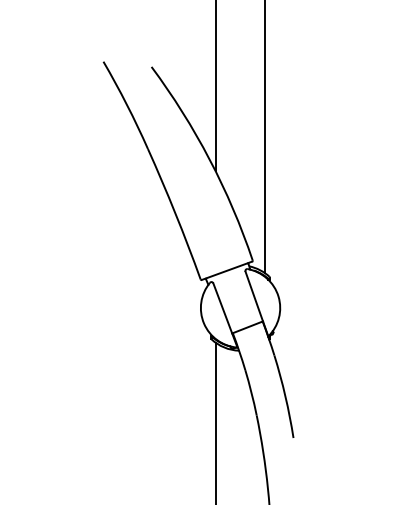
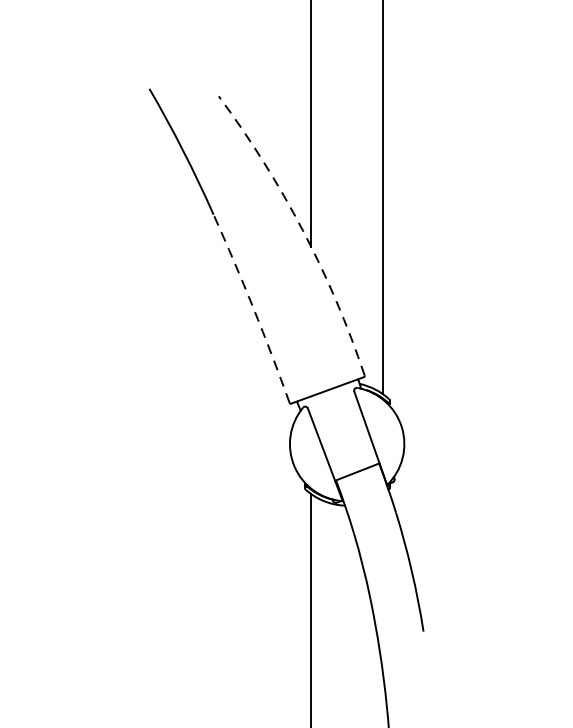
arc: (209, 159) -> (302, 229), solid -> dashed
arc: (175, 213) -> (253, 307), solid -> dashed

